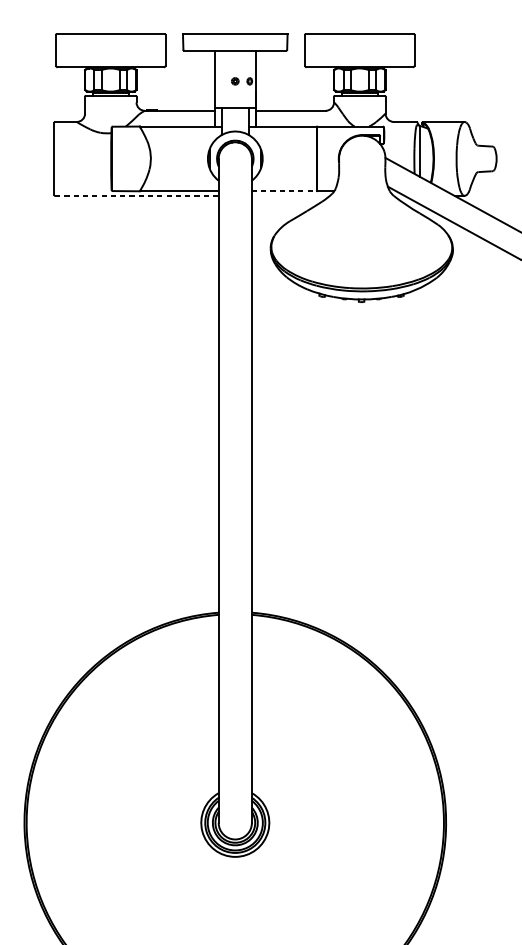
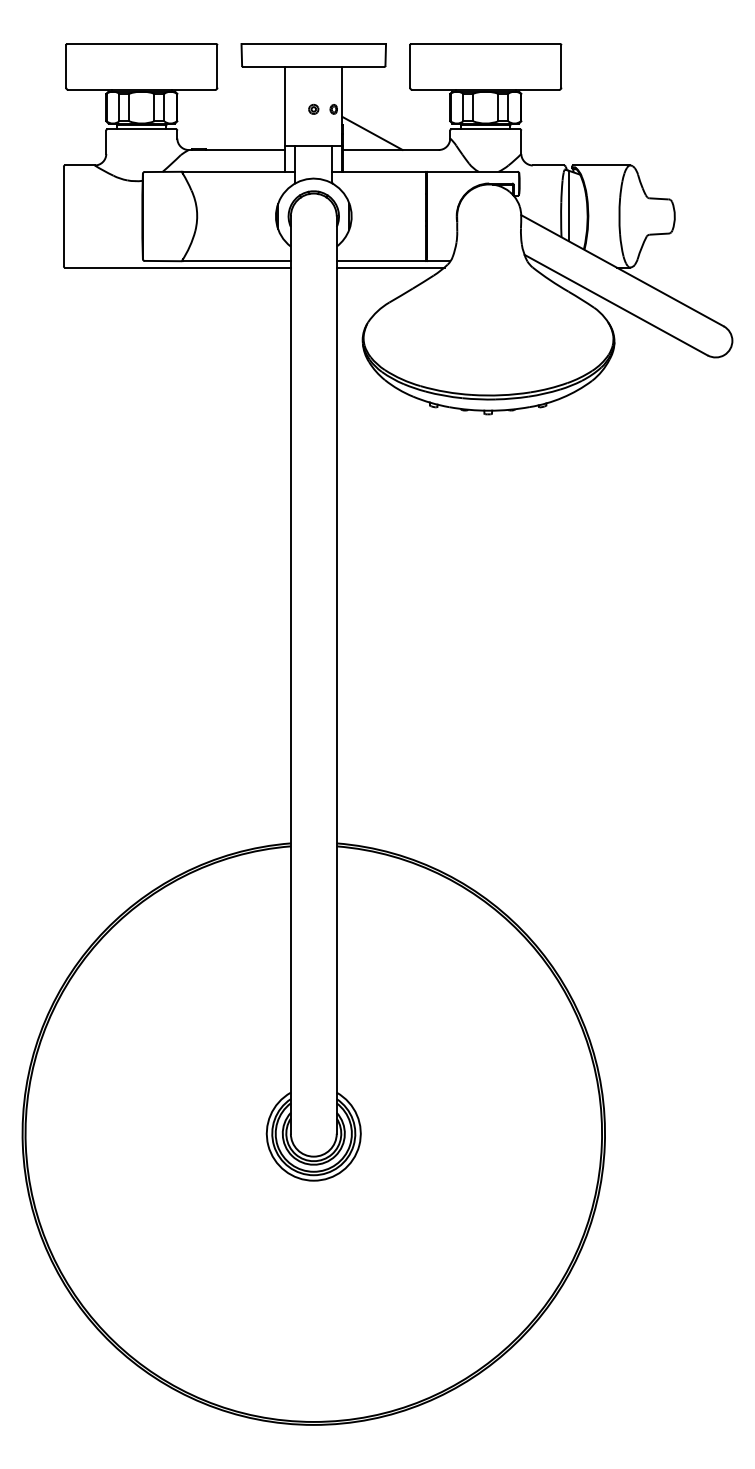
line: (277, 98) -> (372, 132), added
line: (284, 191) -> (381, 261), dashed -> solid
line: (136, 195) -> (177, 267), dashed -> solid
line: (290, 195) -> (390, 267), added

